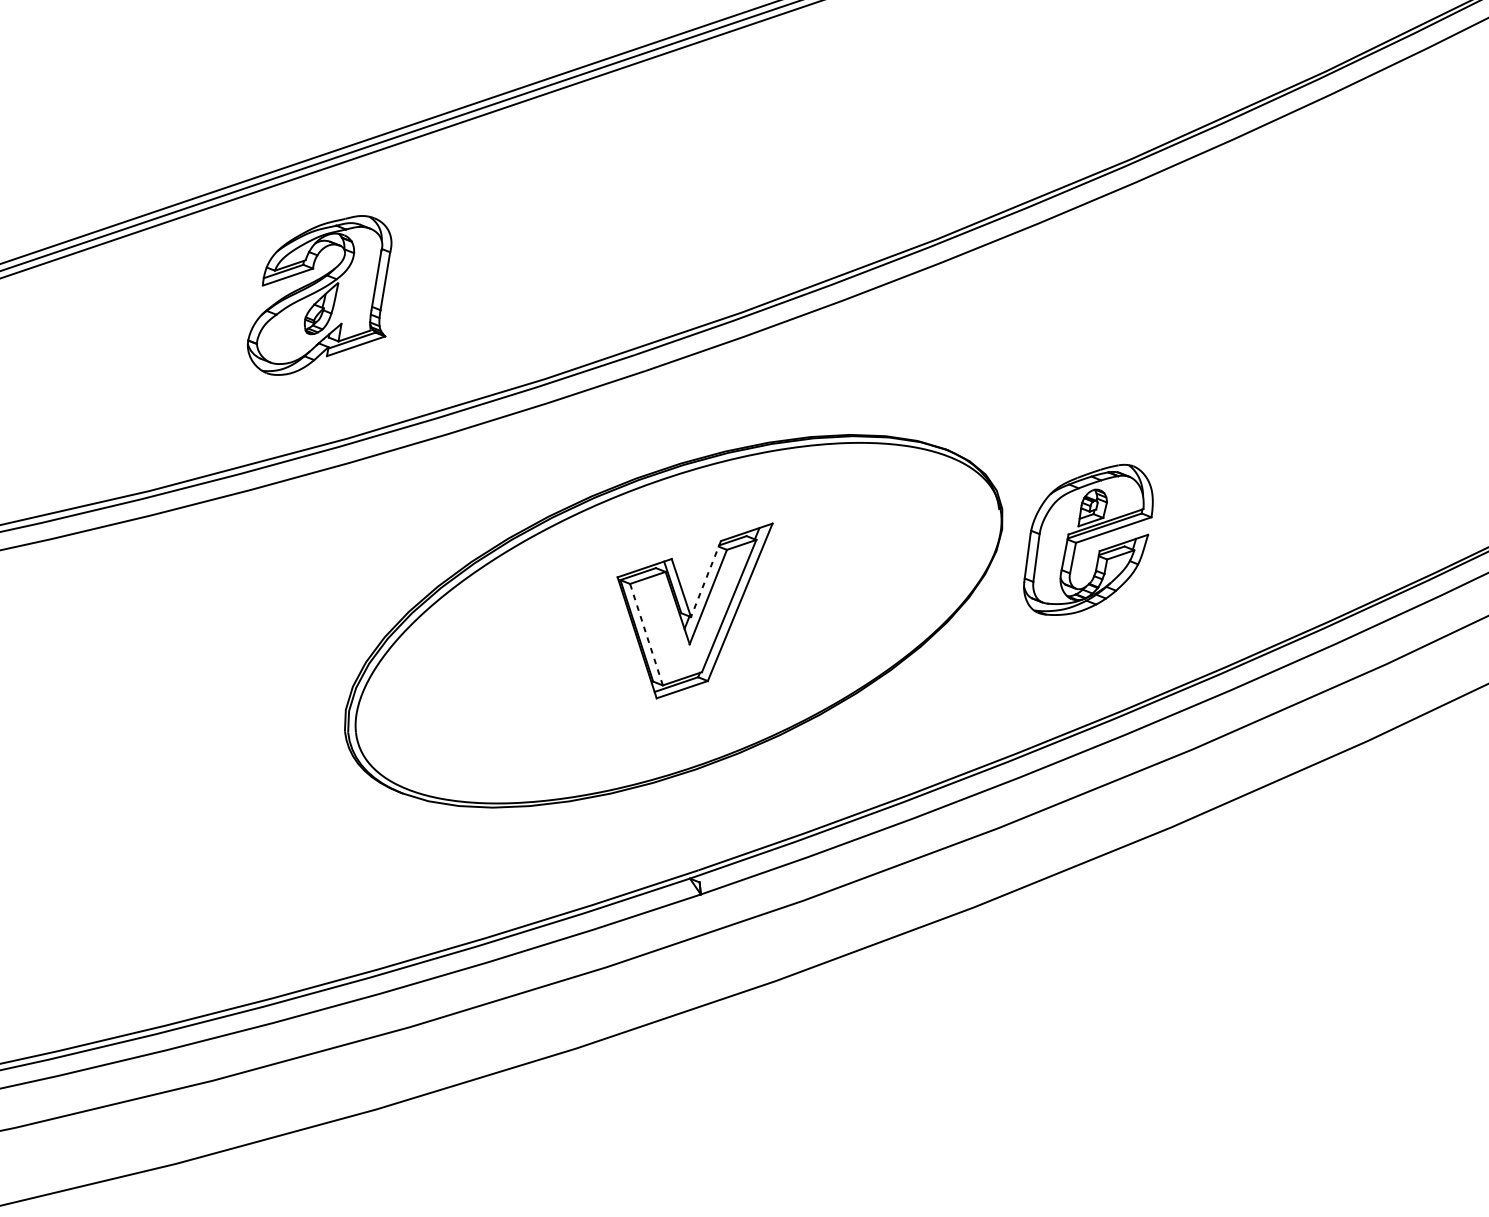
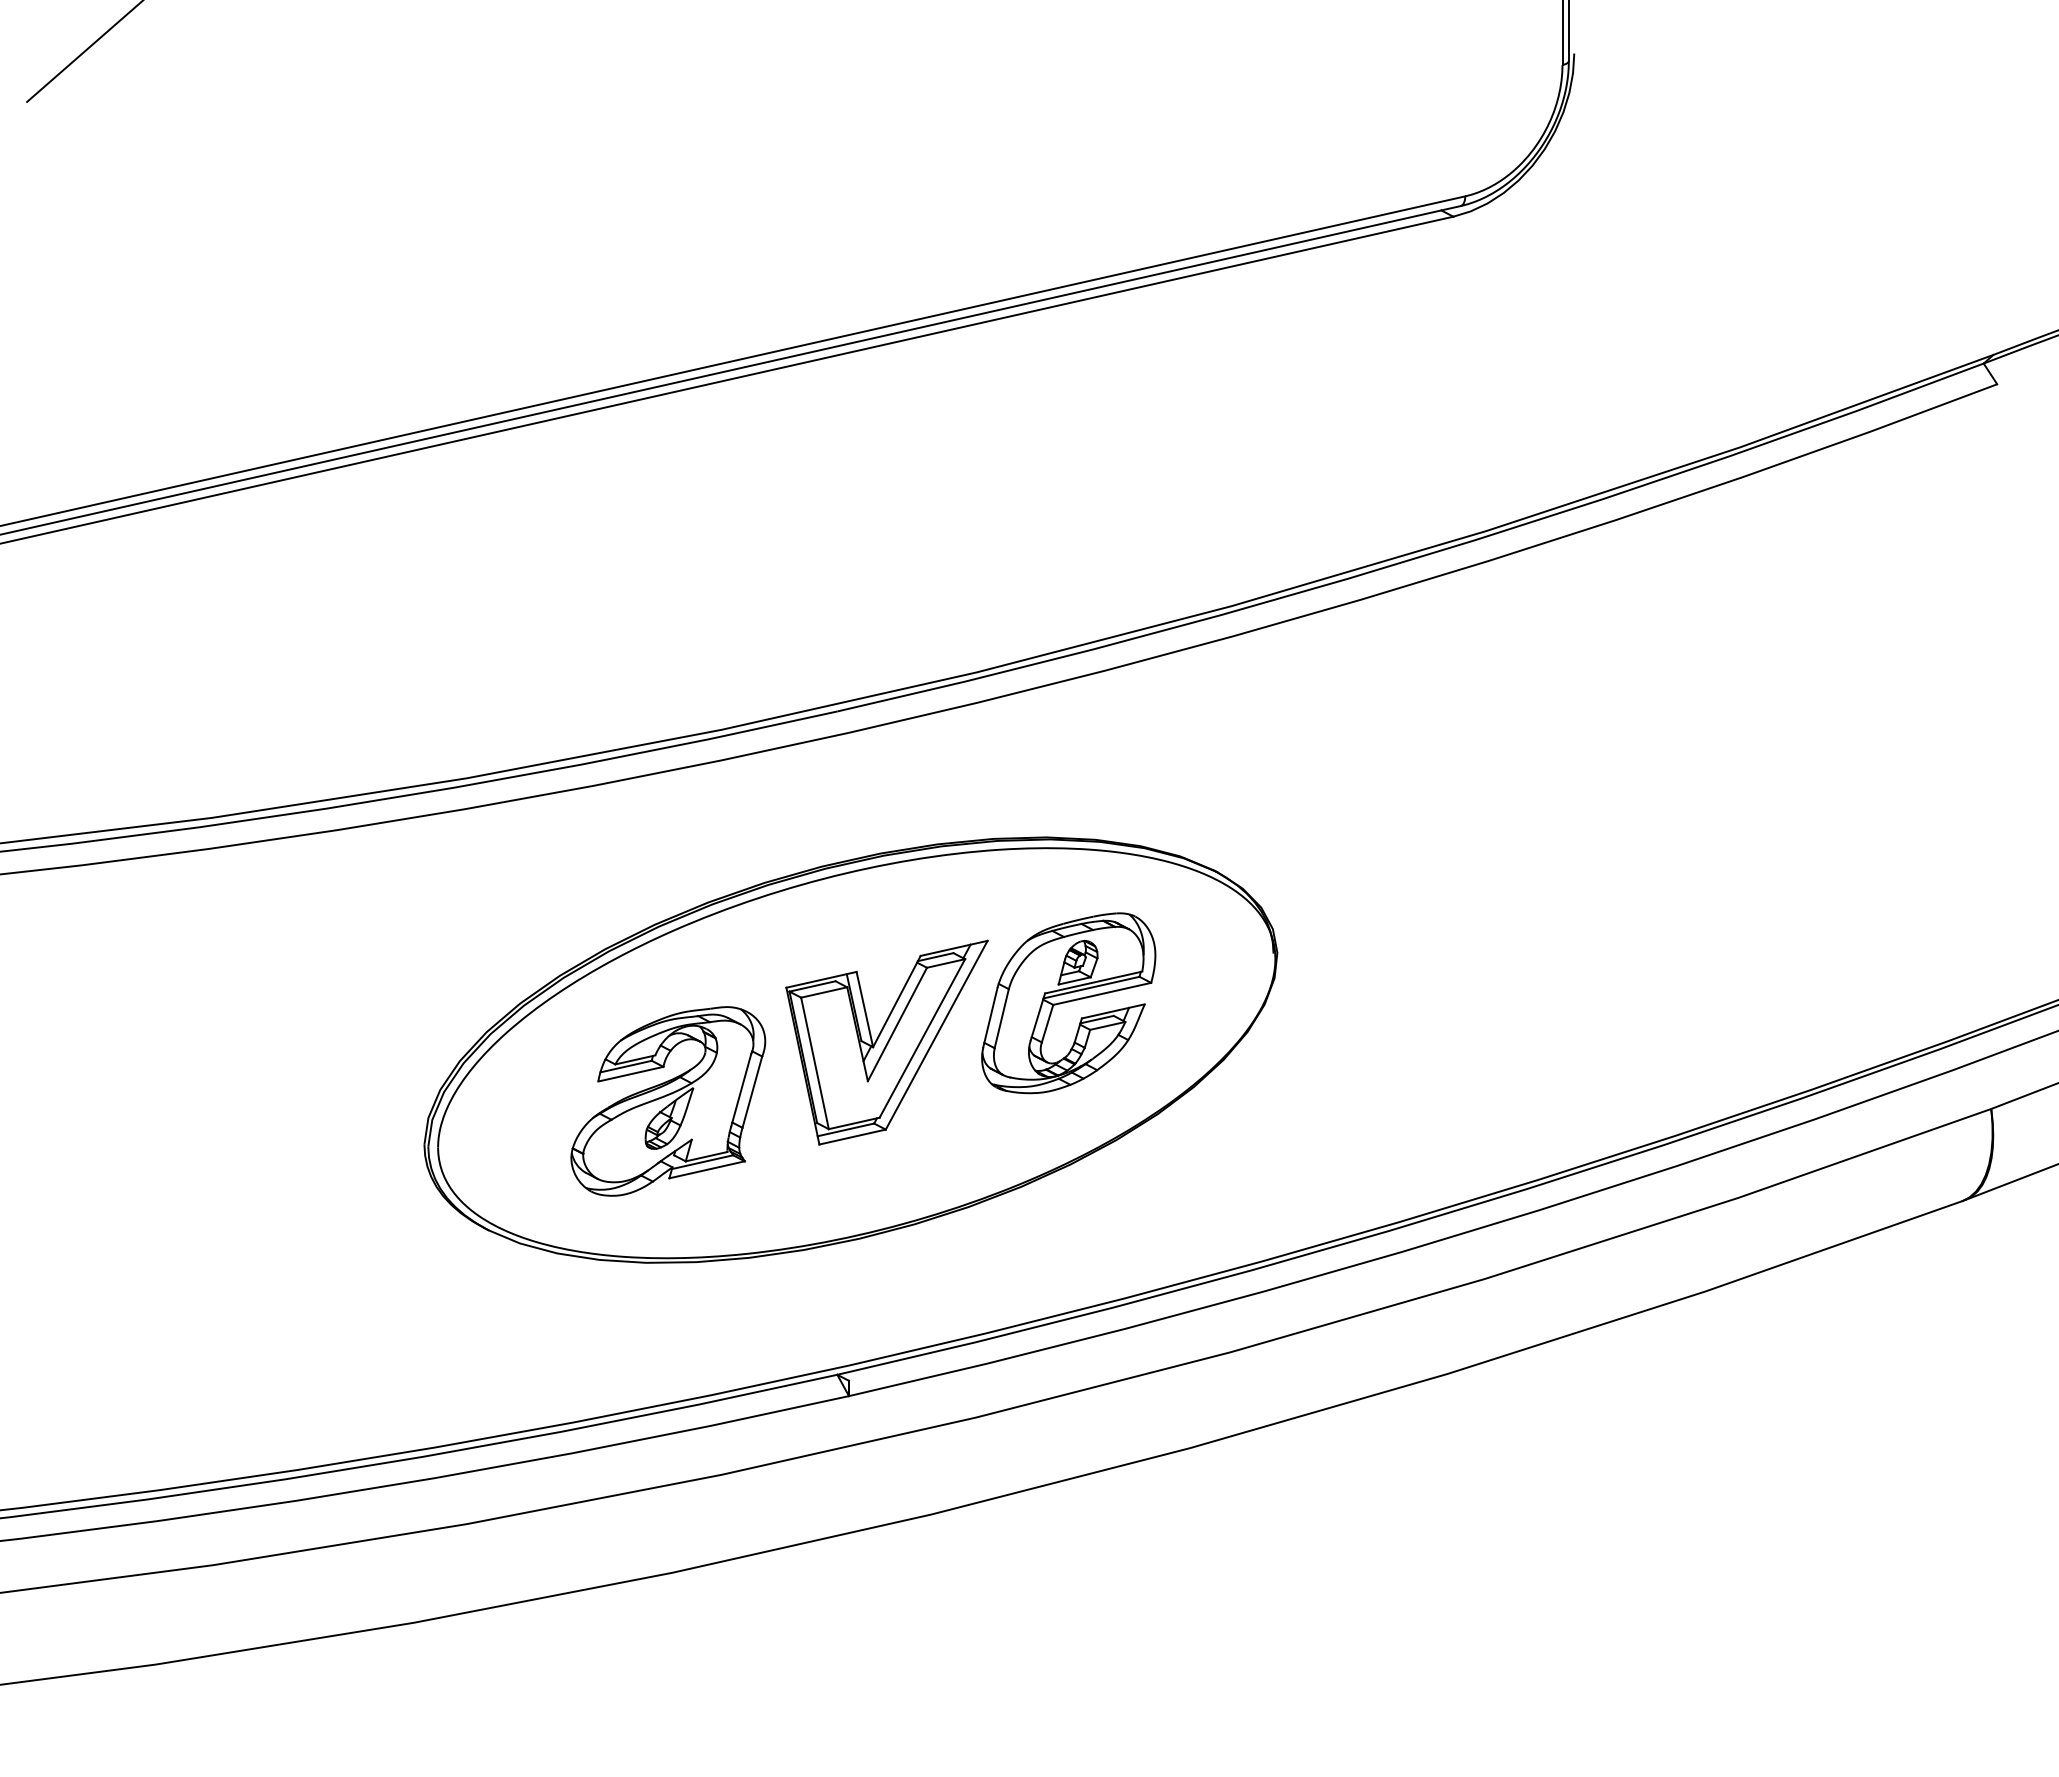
part: (319, 295) -> (668, 1101), moved
part: (1087, 540) -> (1068, 1003), moved
line: (705, 579) -> (896, 1001), dashed -> solid
line: (646, 633) -> (814, 1062), dashed -> solid

